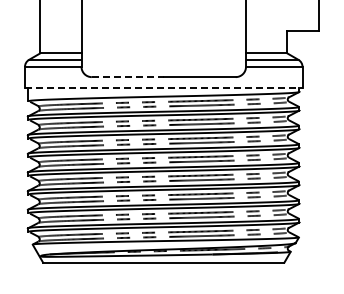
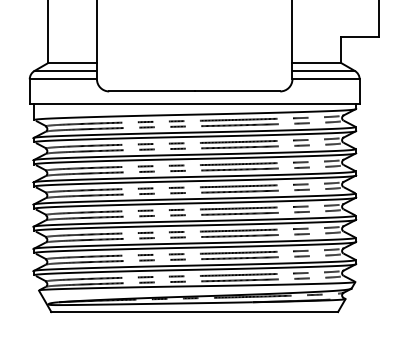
line: (127, 77) -> (151, 91), dashed -> solid
line: (163, 87) -> (194, 103), dashed -> solid

